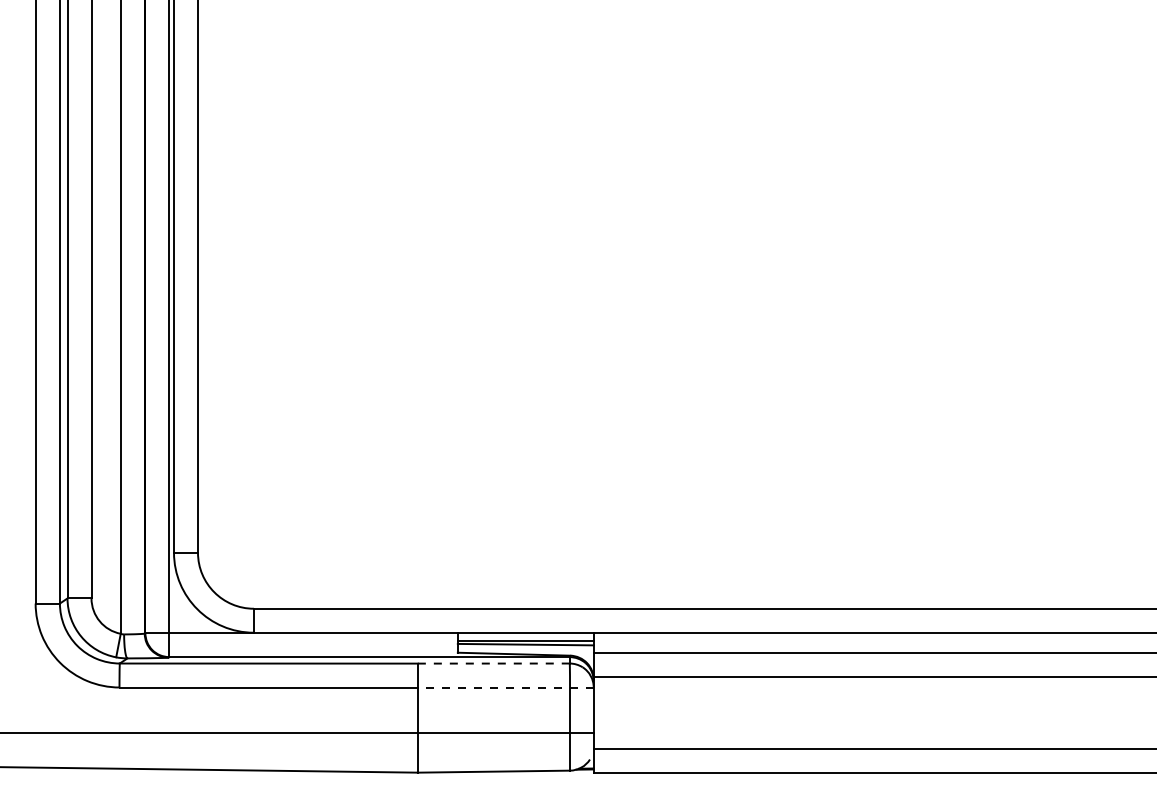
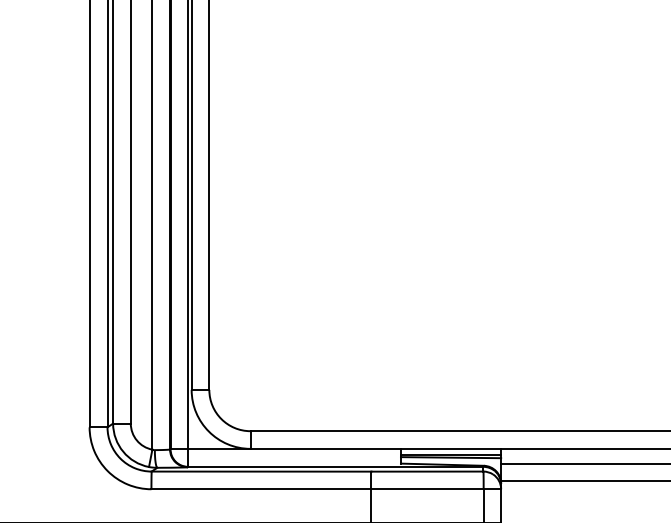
line: (493, 663) -> (427, 471), dashed -> solid
line: (505, 687) -> (436, 489), dashed -> solid

